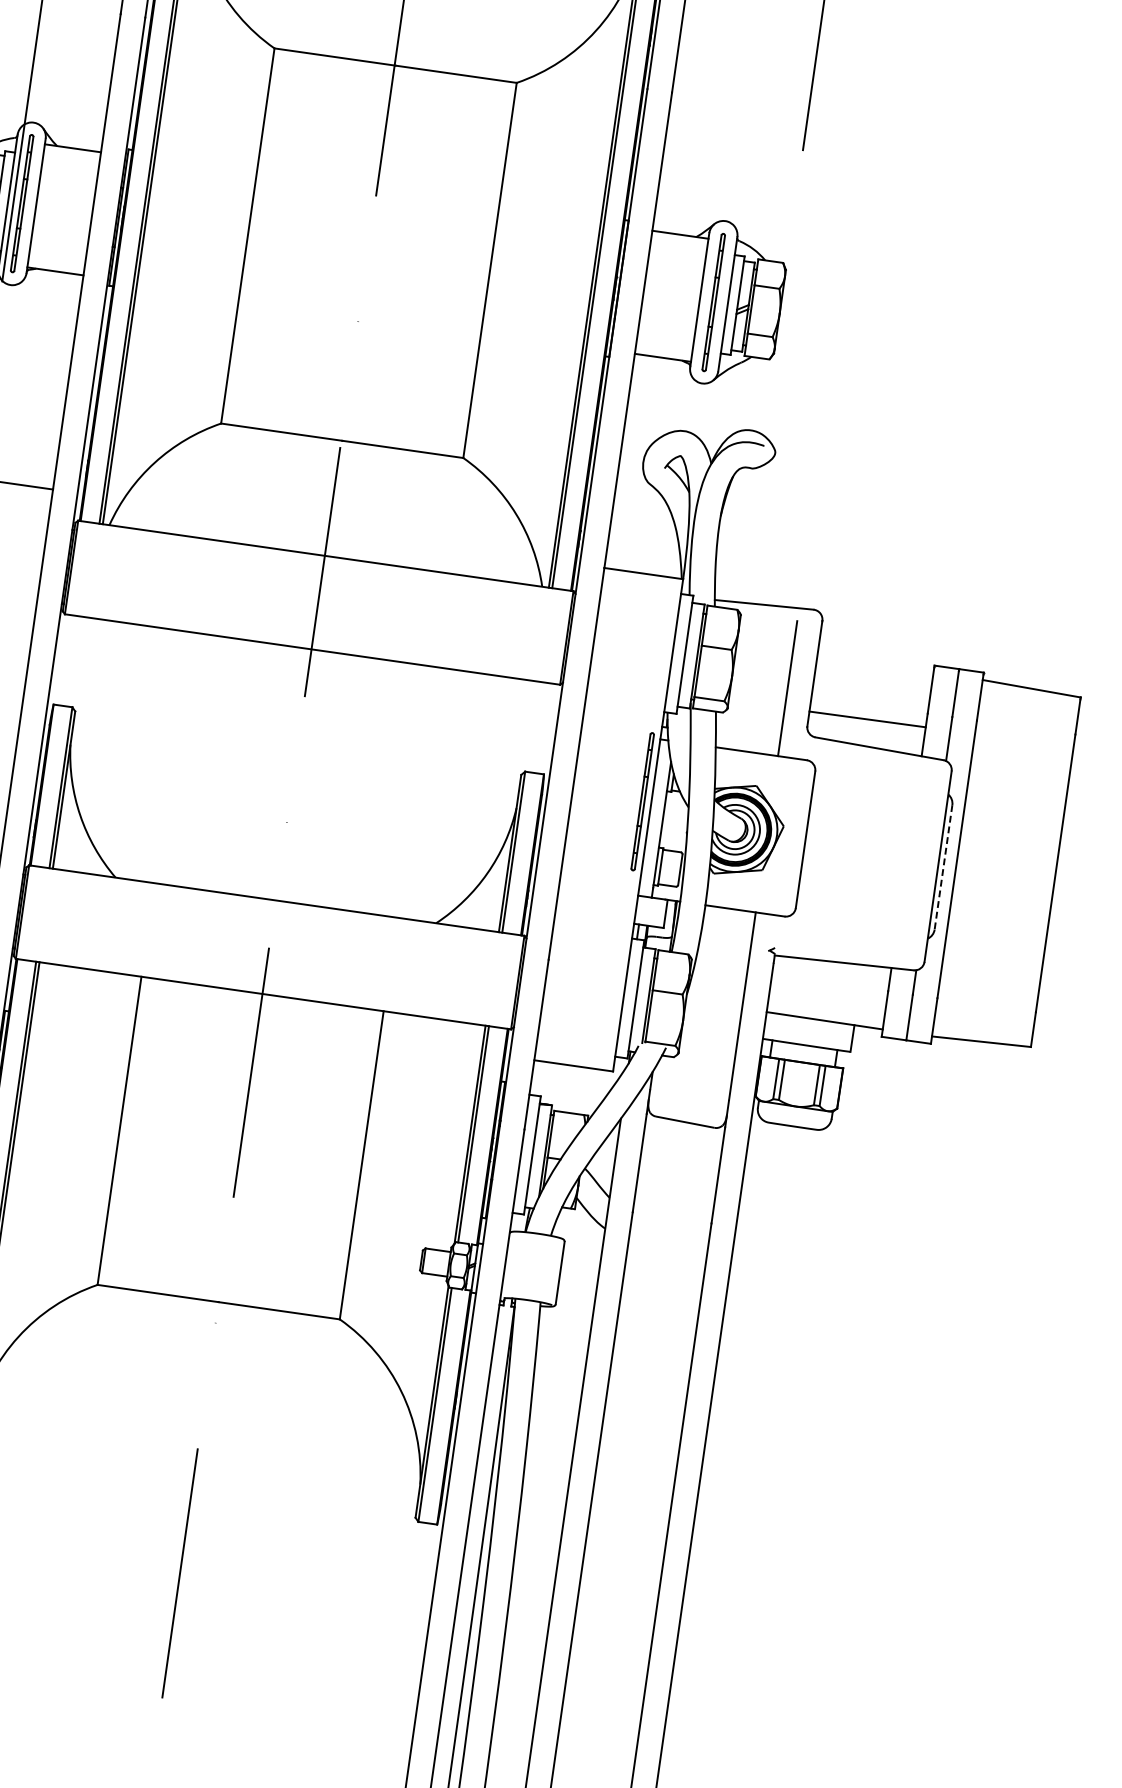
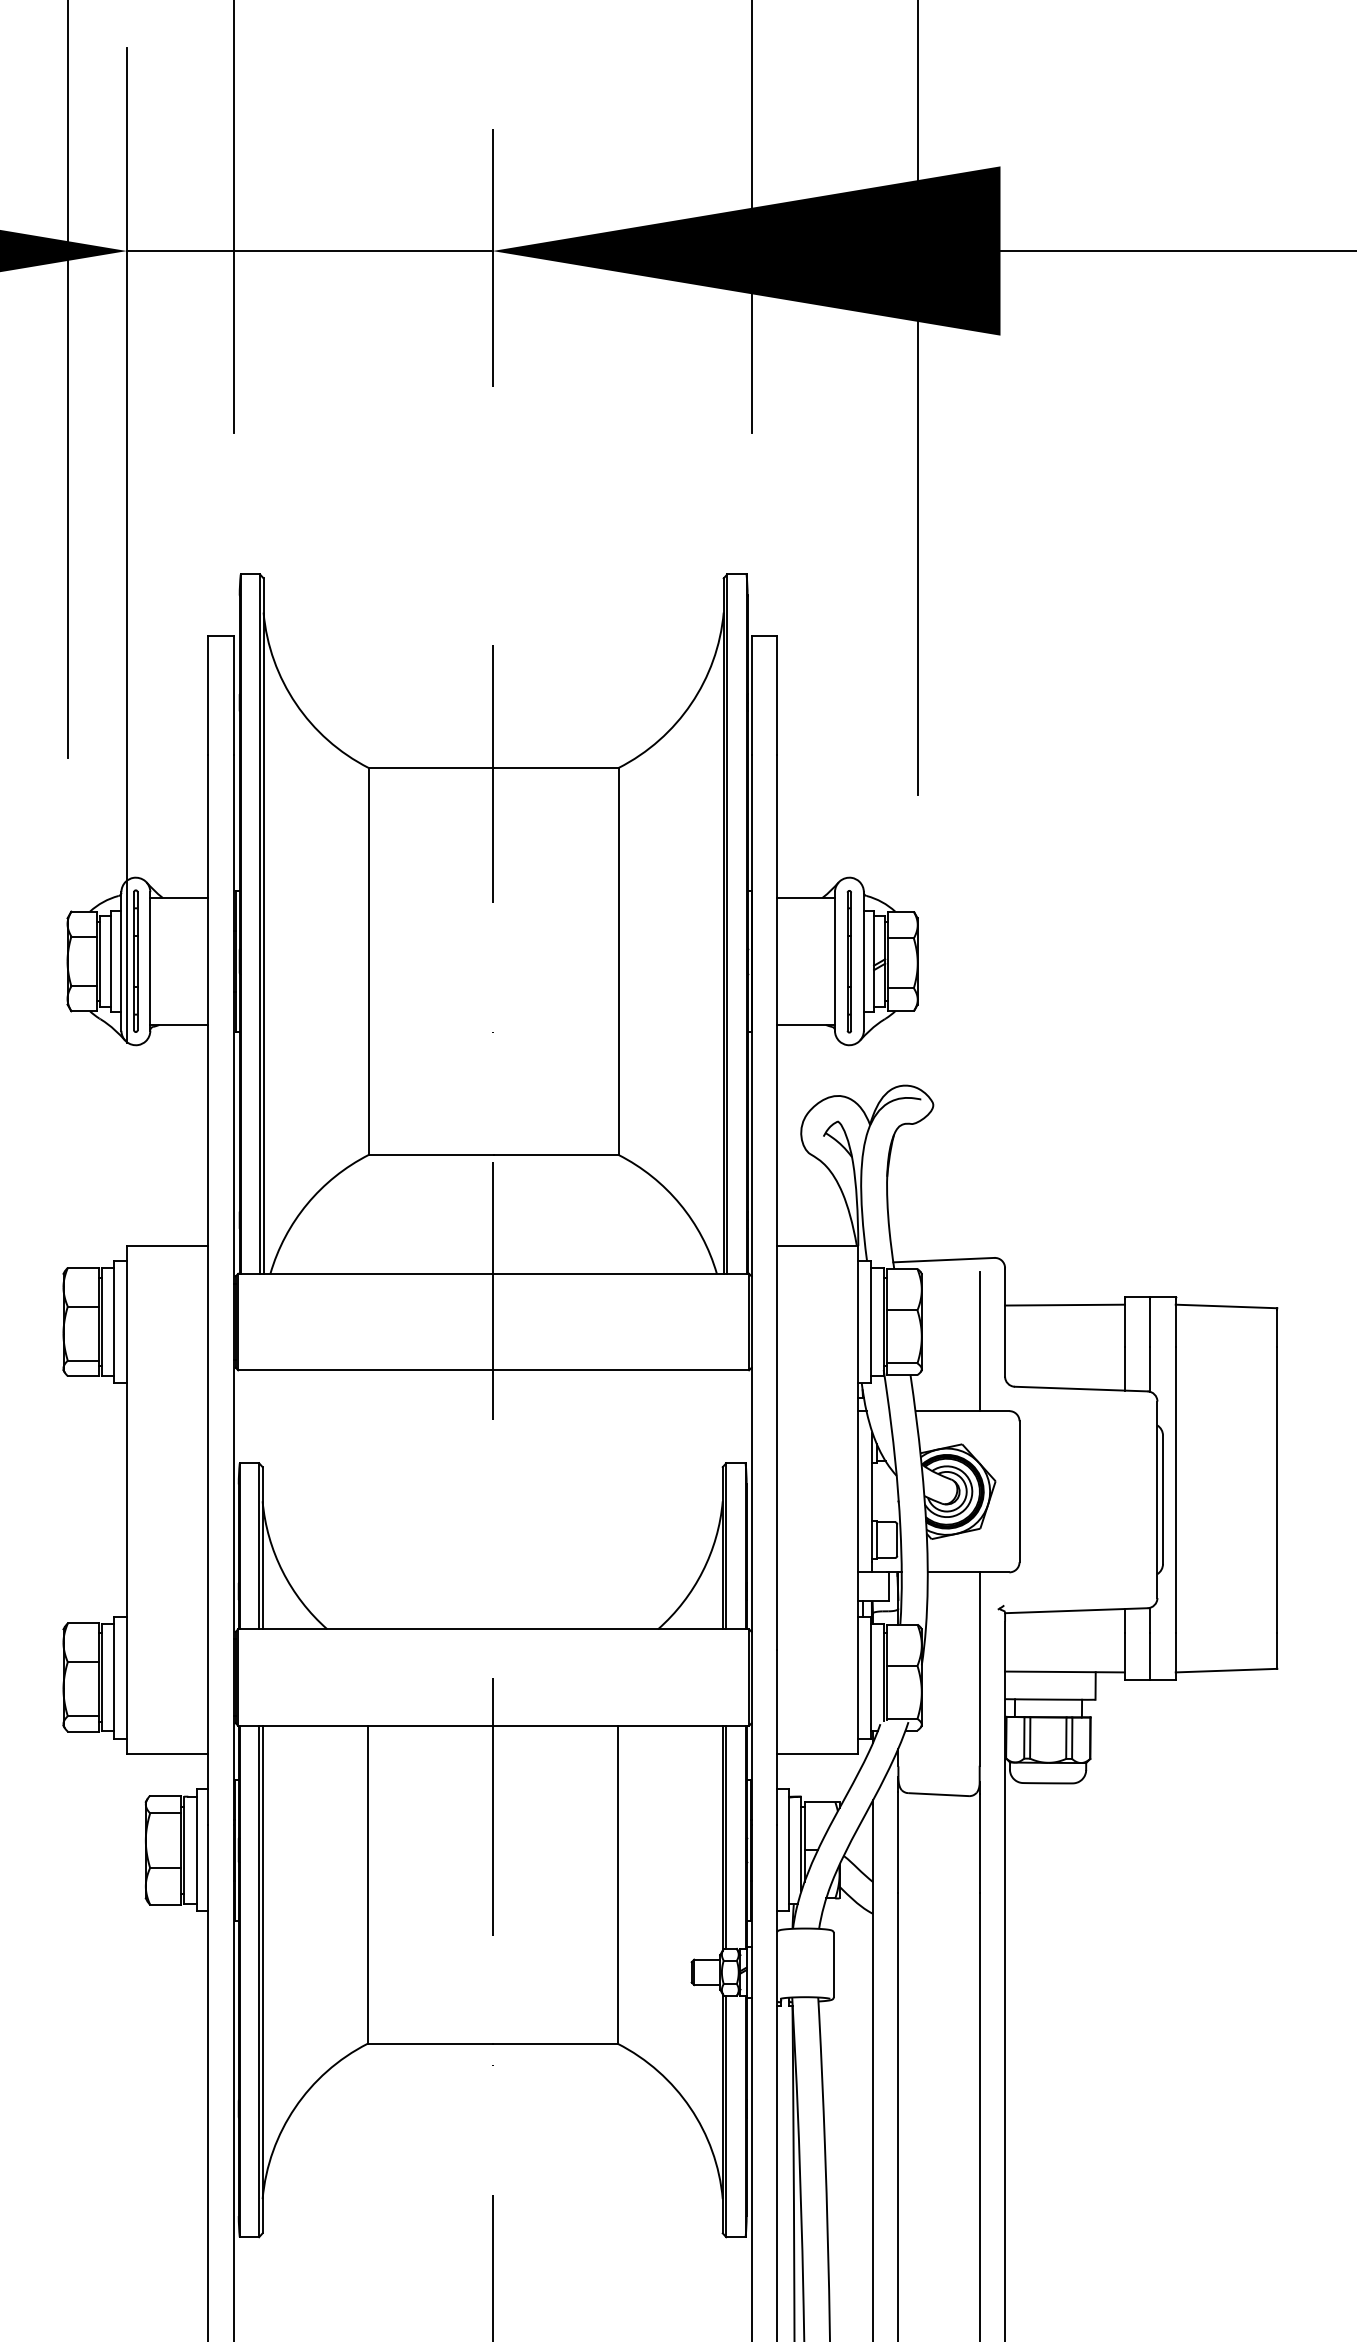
line: (867, 718) -> (1064, 1304), moved
part: (641, 801) -> (848, 1476), removed
line: (943, 868) -> (1163, 1500), dashed -> solid

